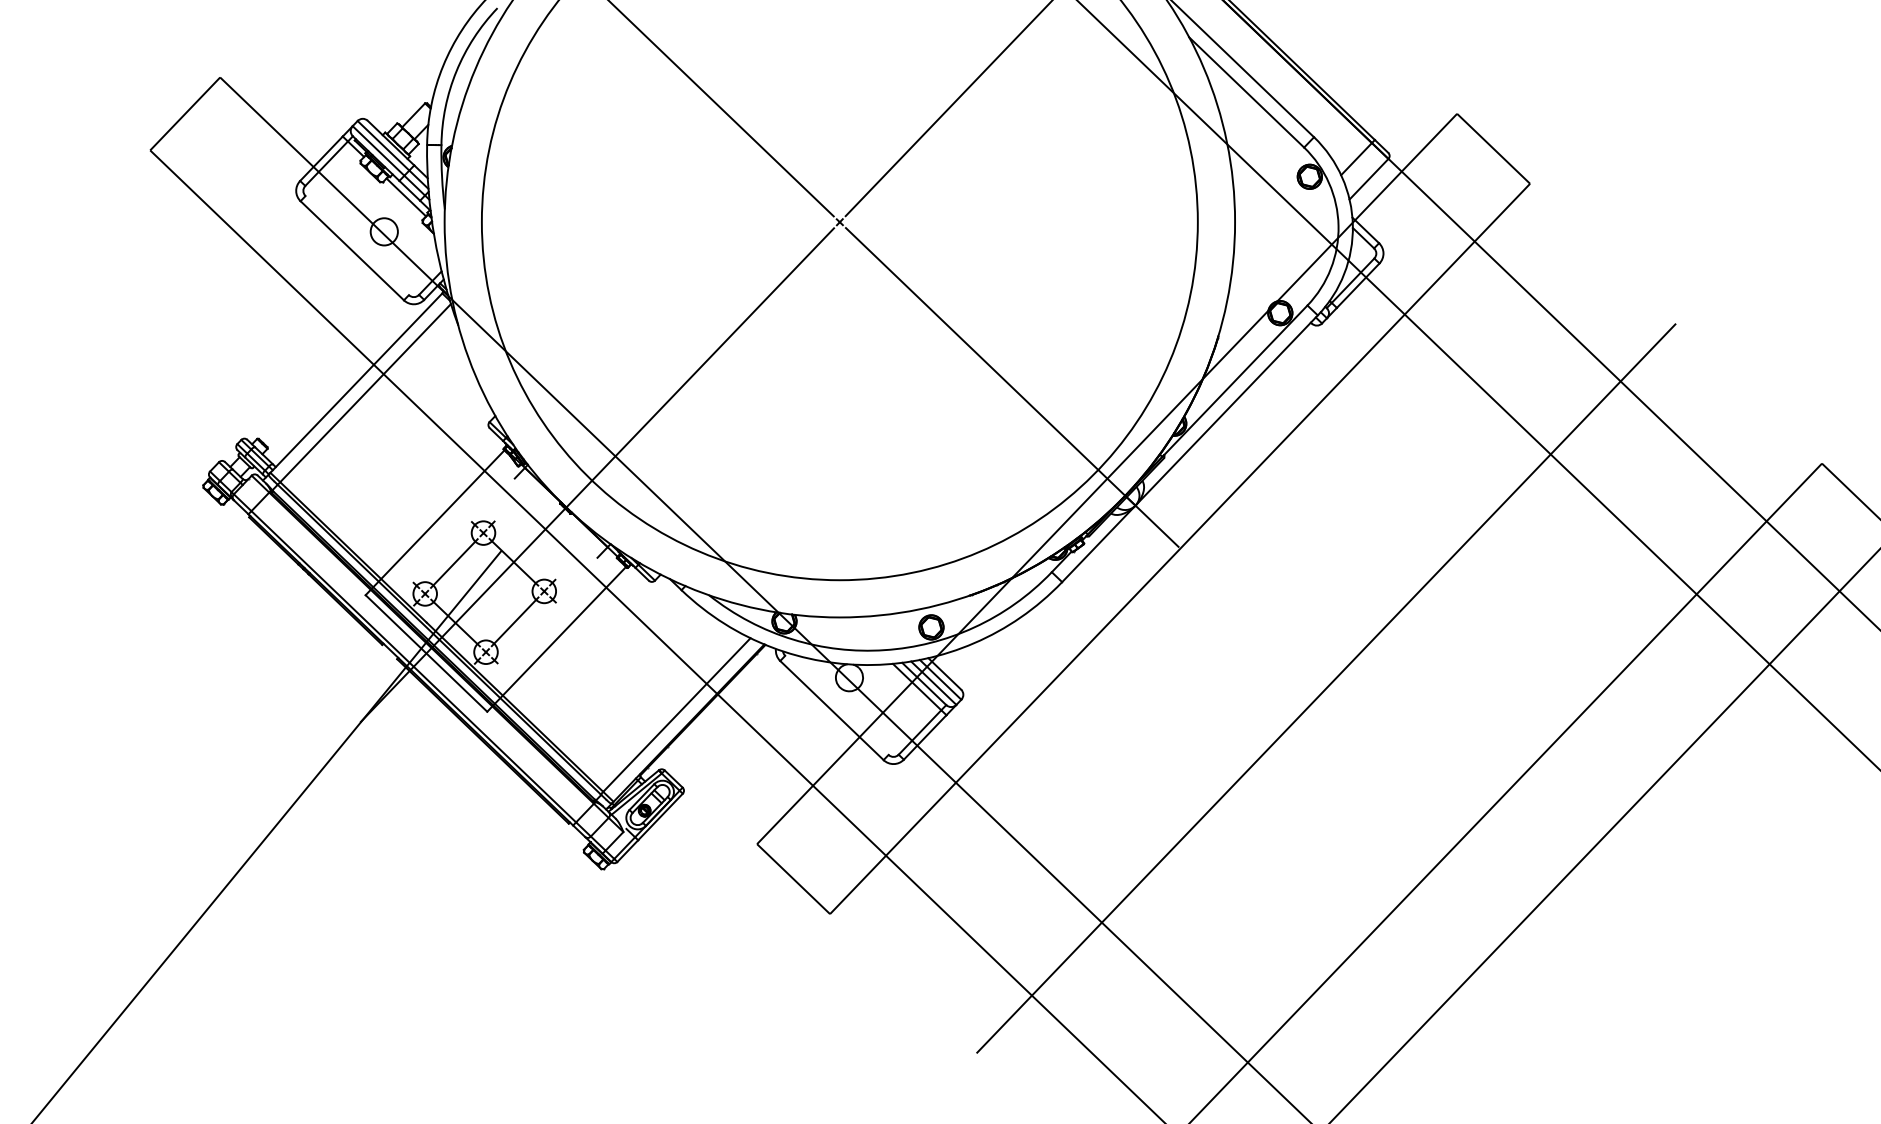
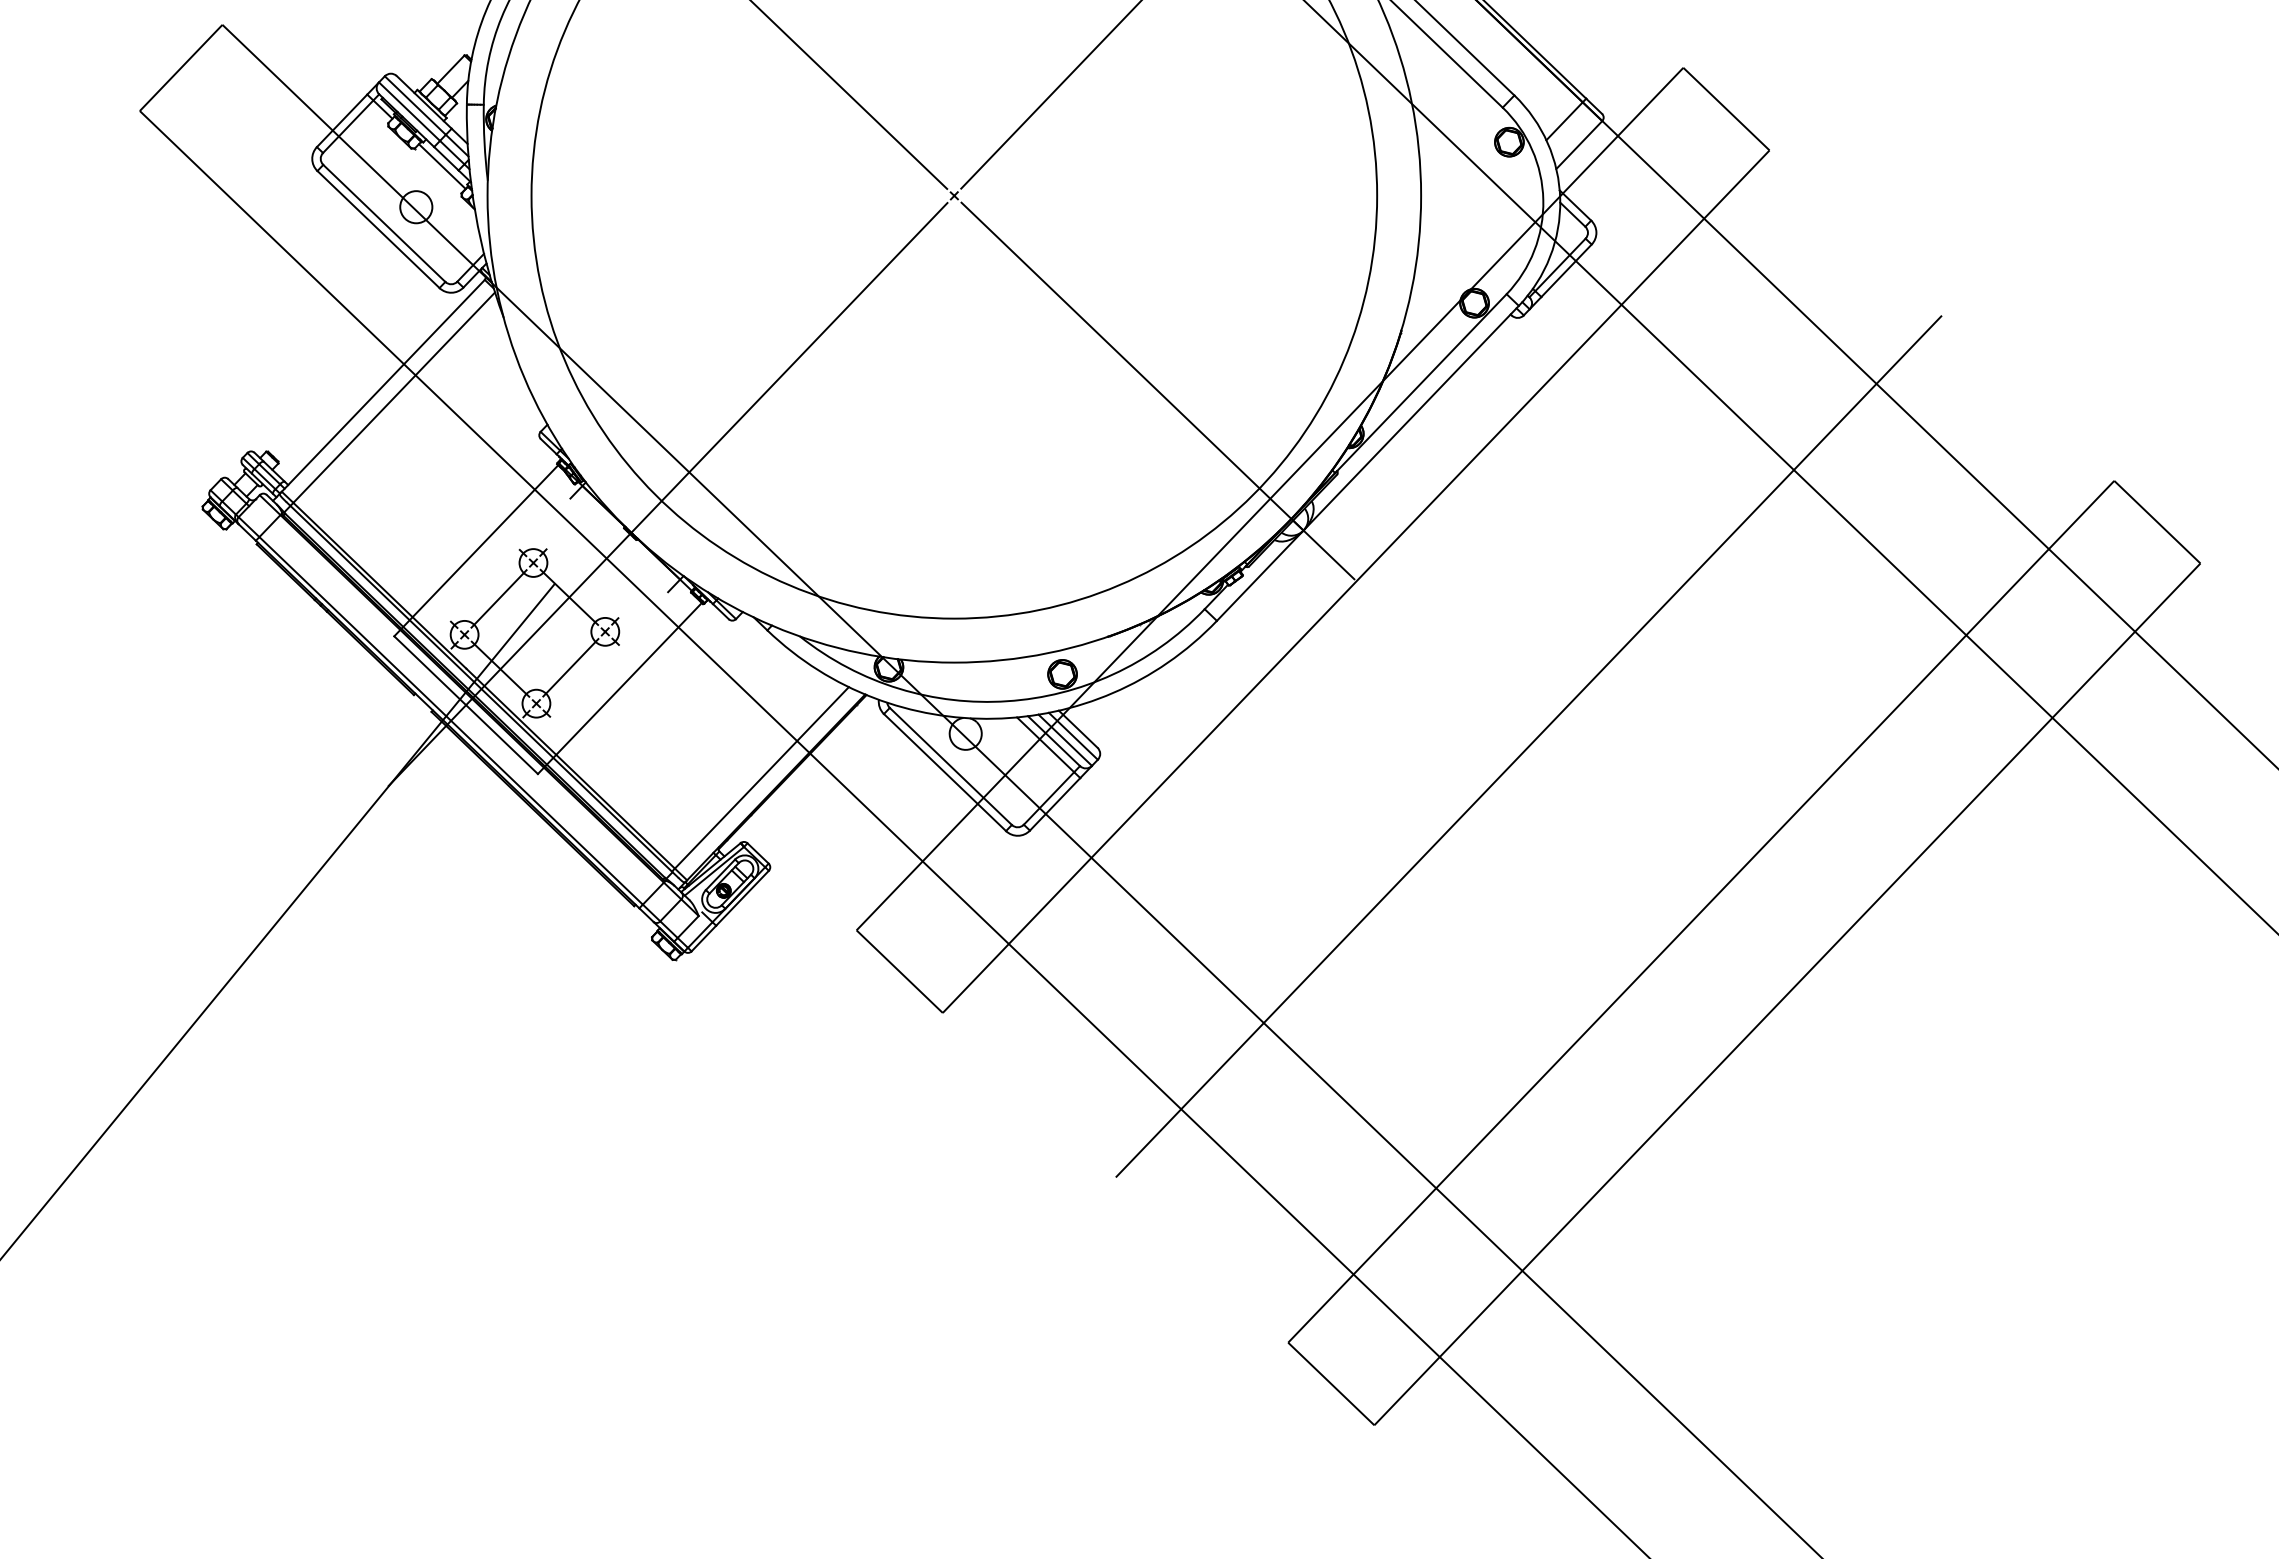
line: (357, 244) -> (384, 222), added
line: (836, 704) -> (950, 765), added

